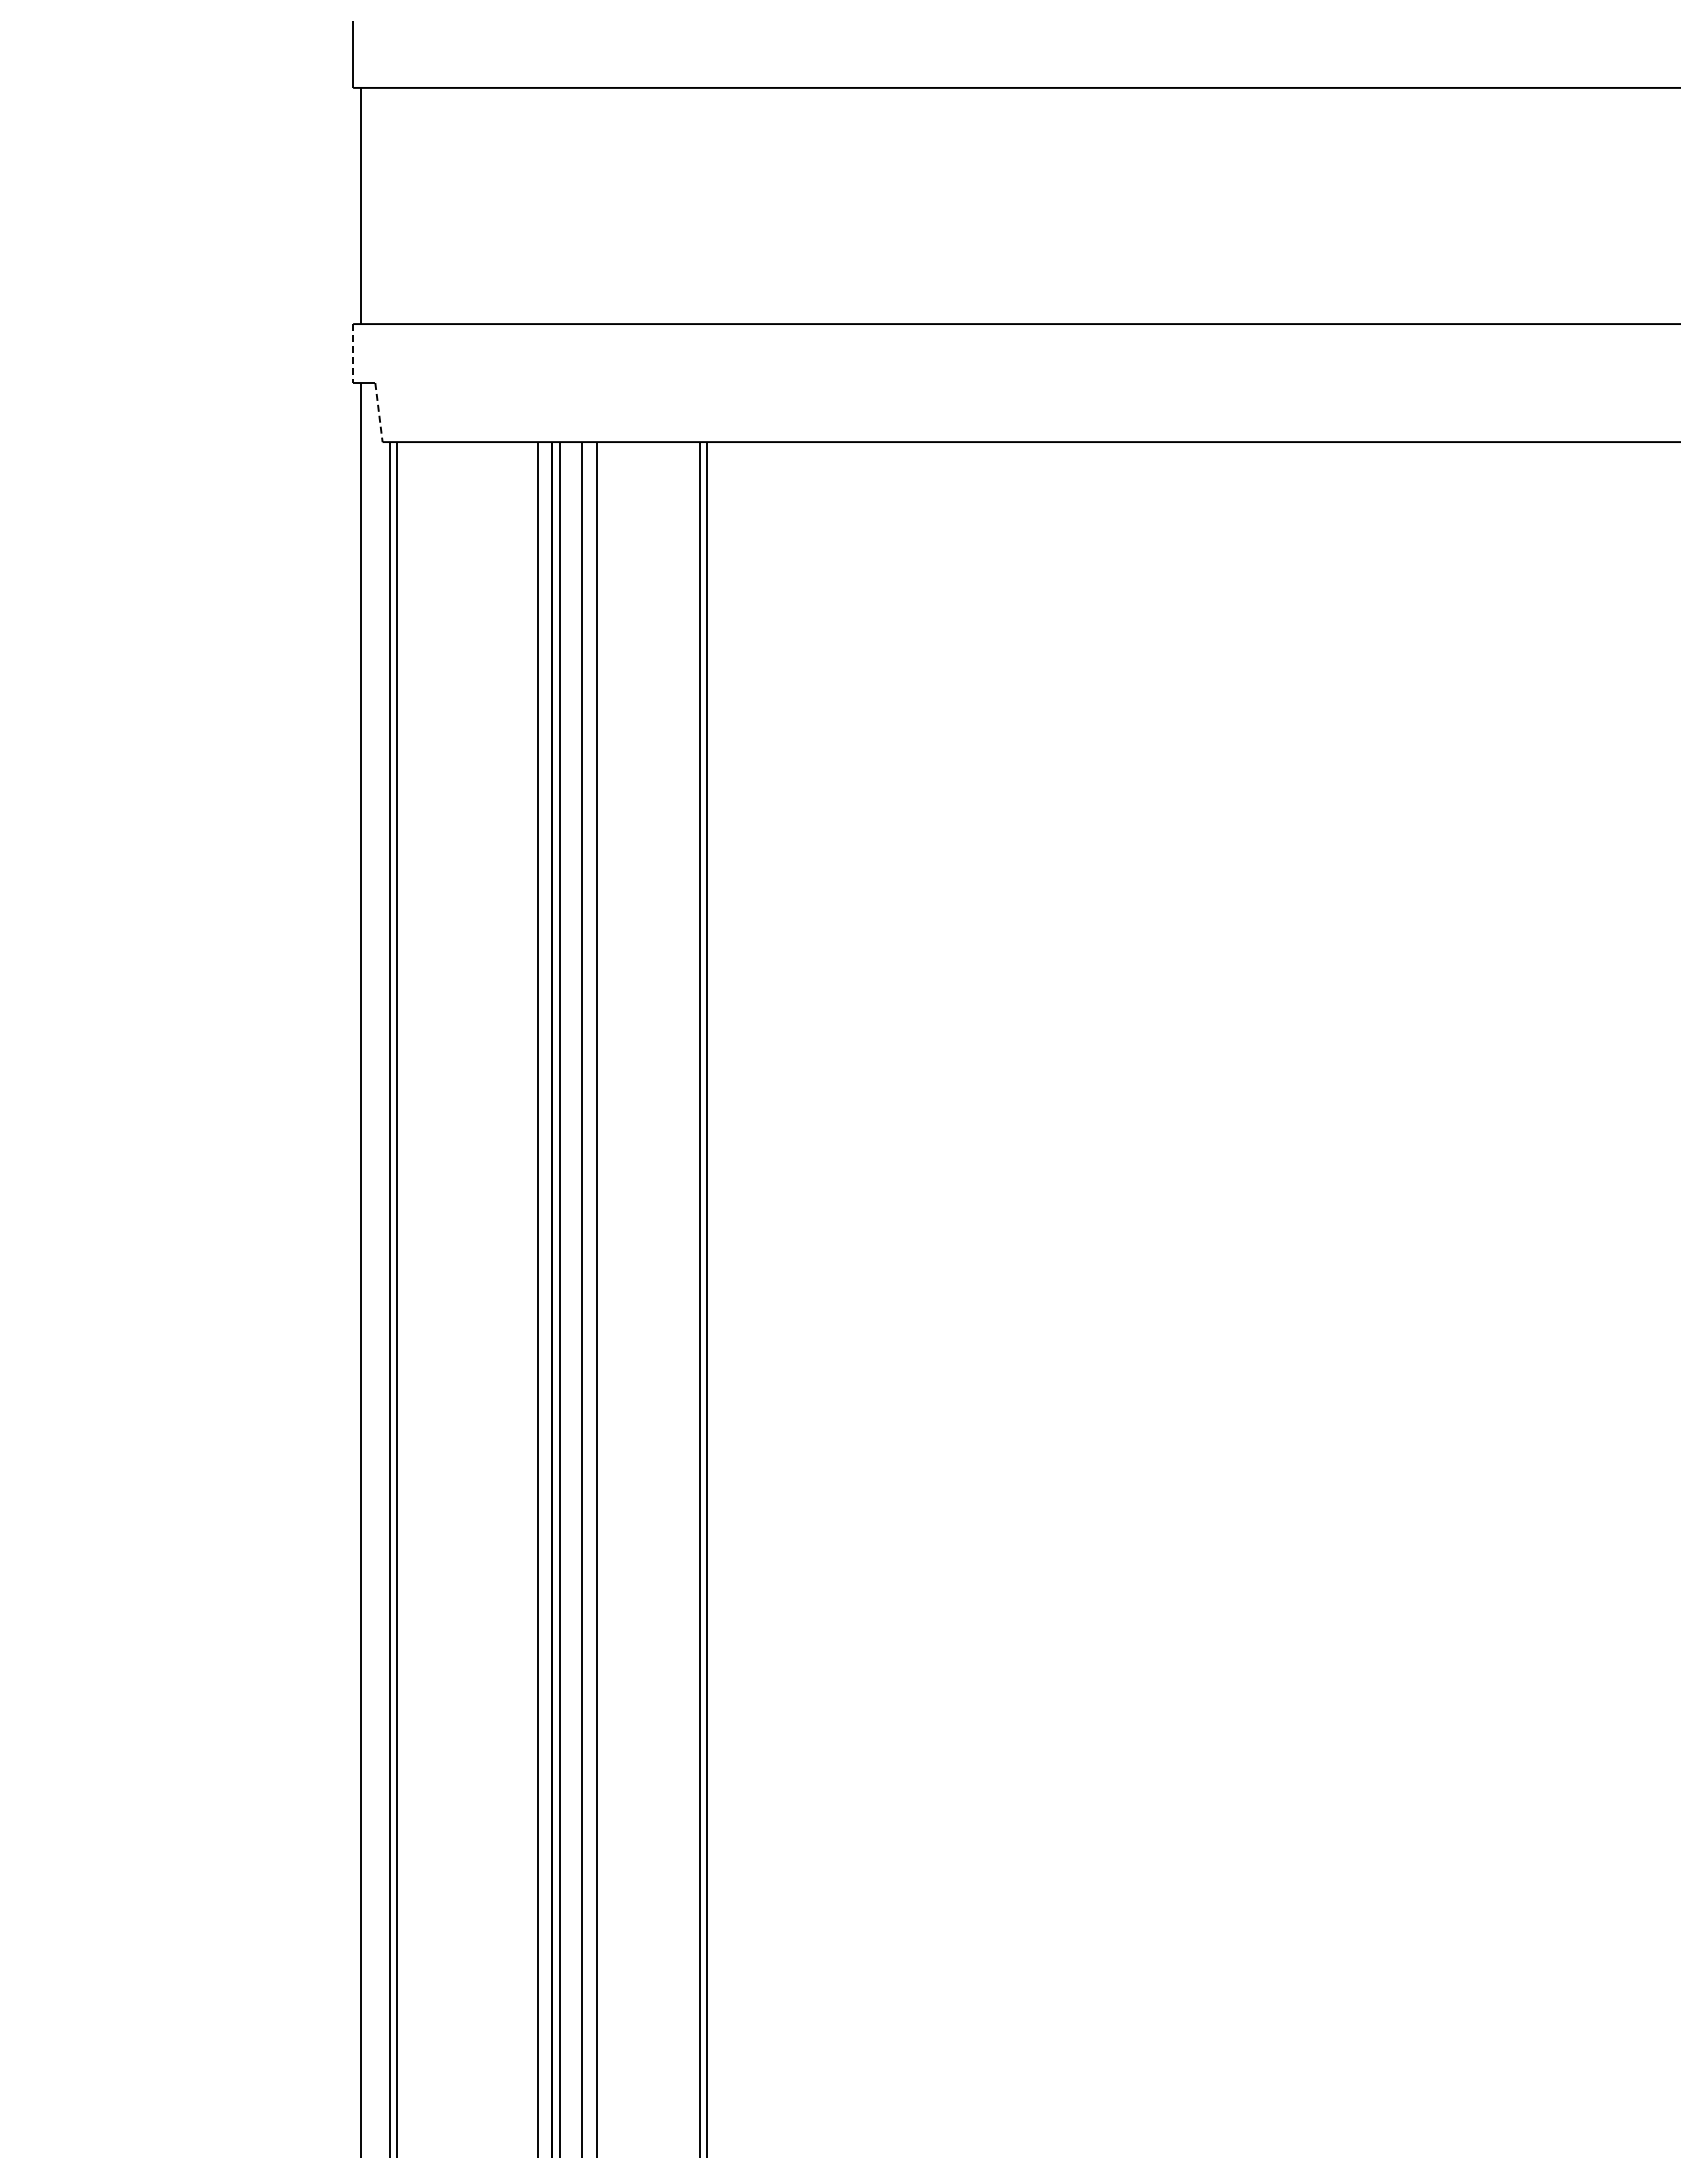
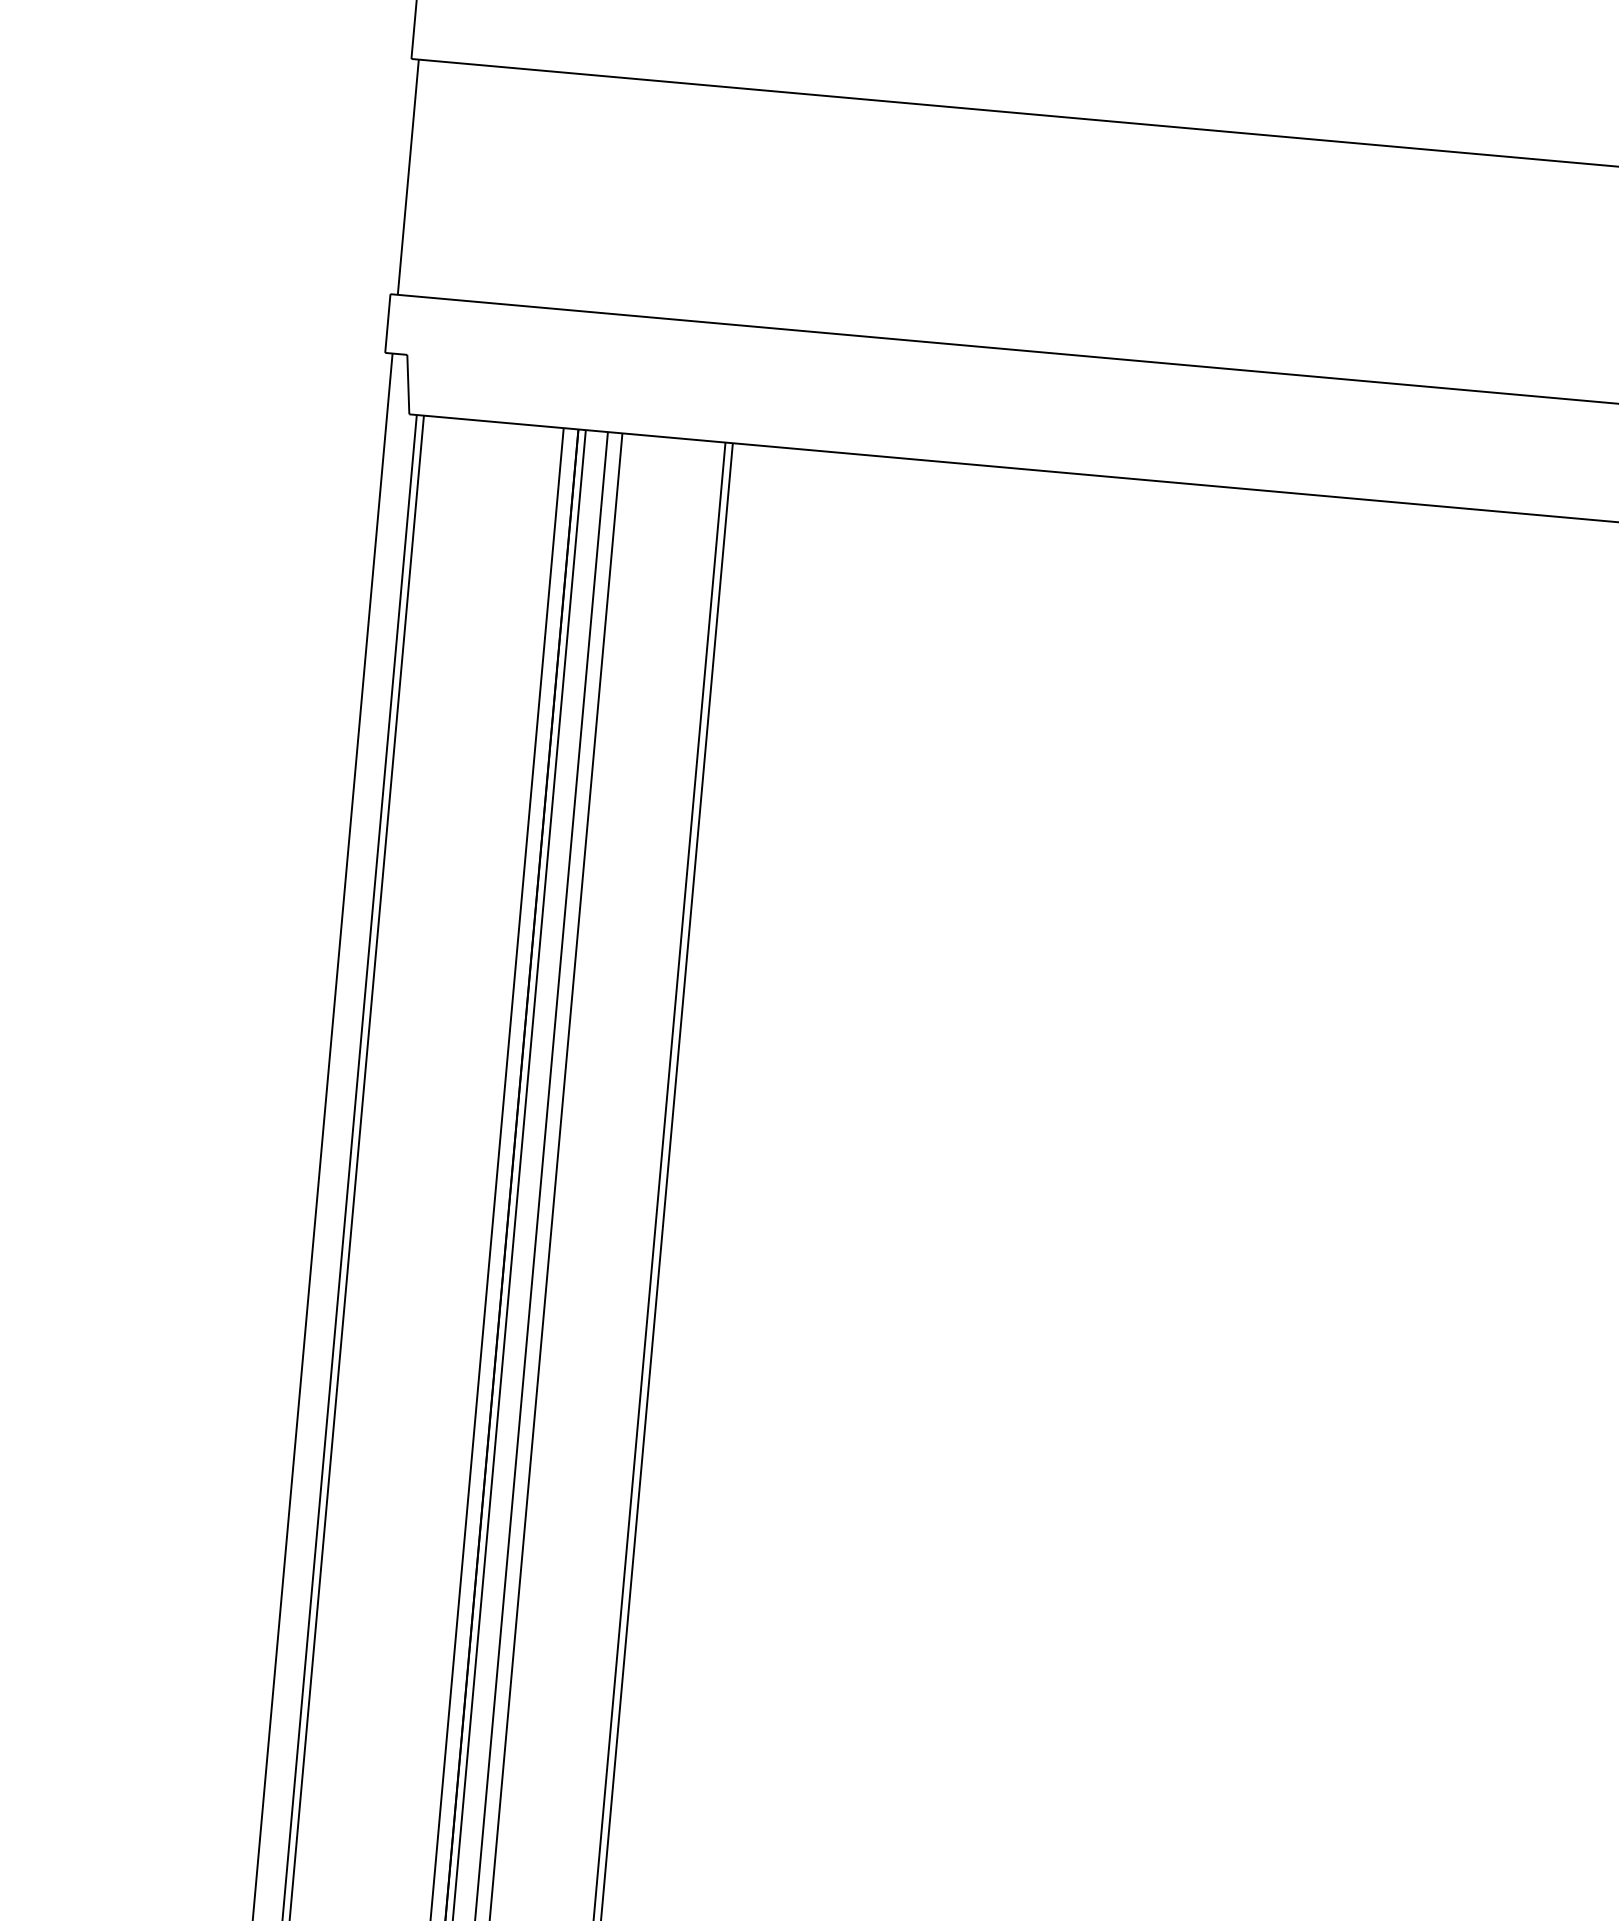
line: (353, 354) -> (388, 324), dashed -> solid
line: (378, 412) -> (407, 384), dashed -> solid

